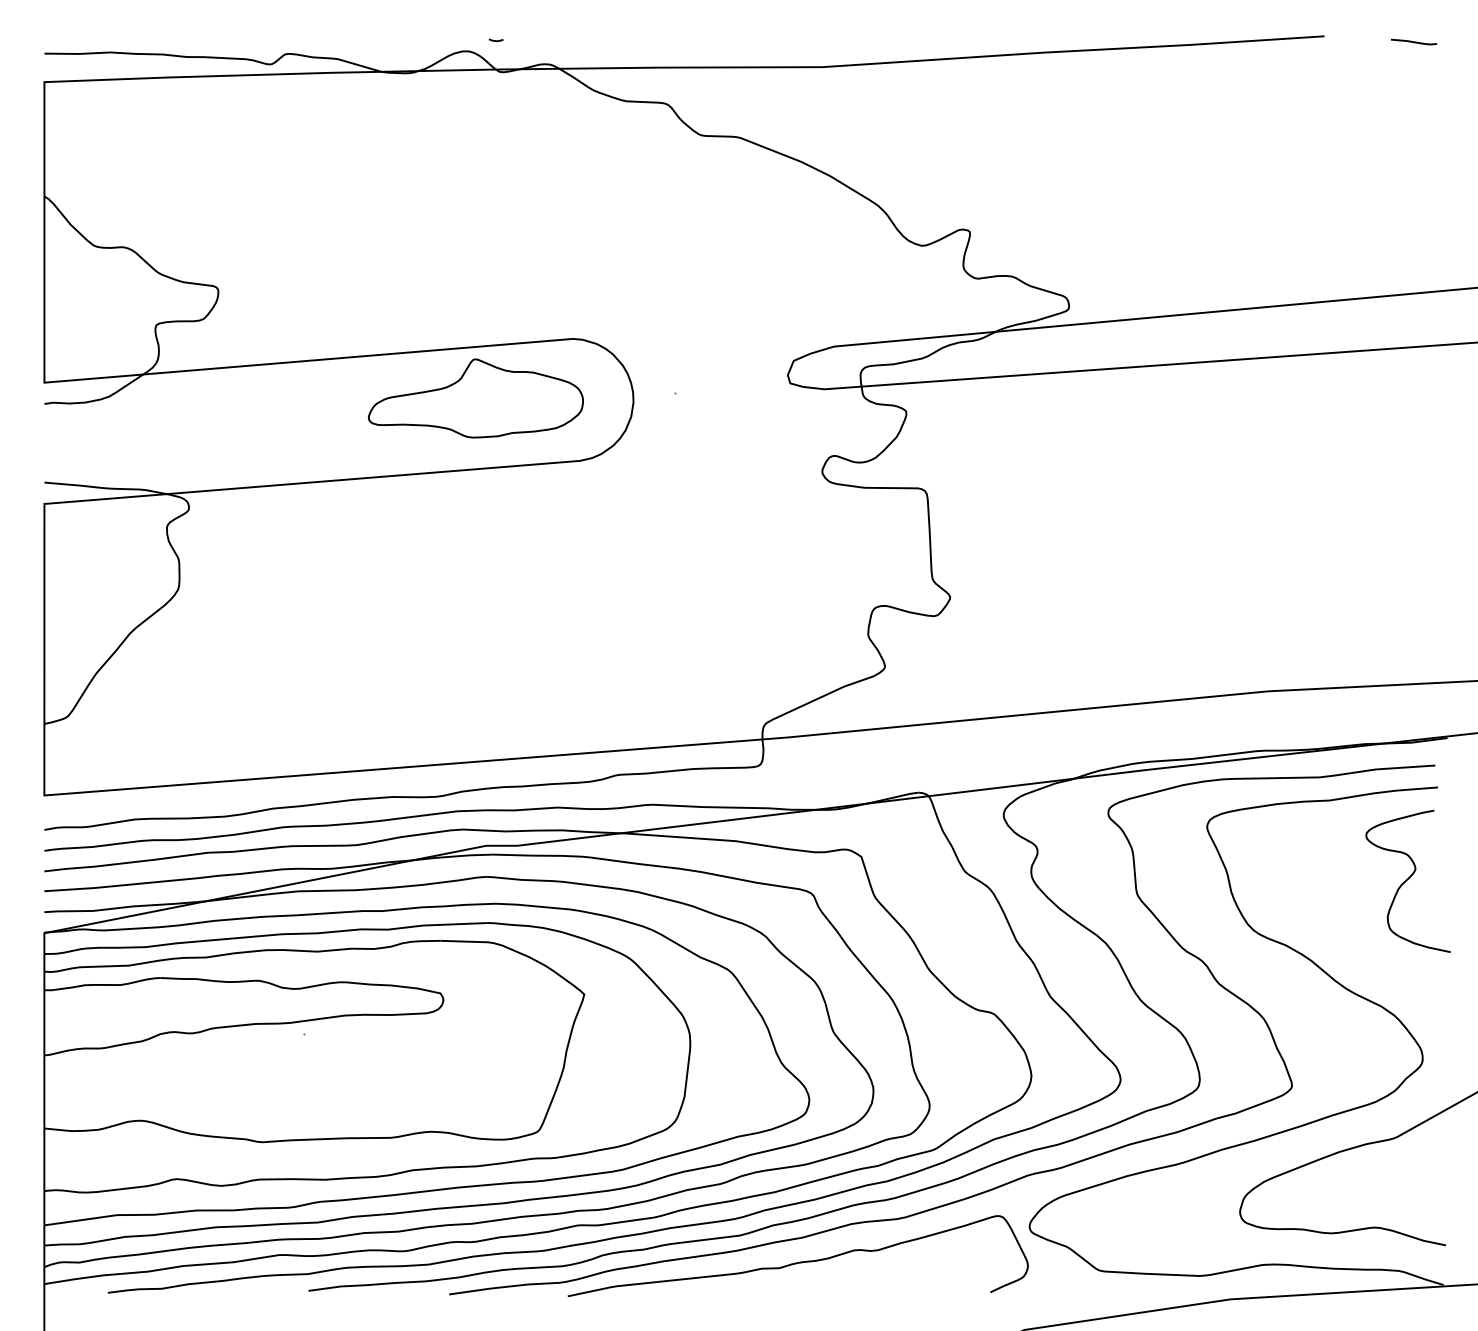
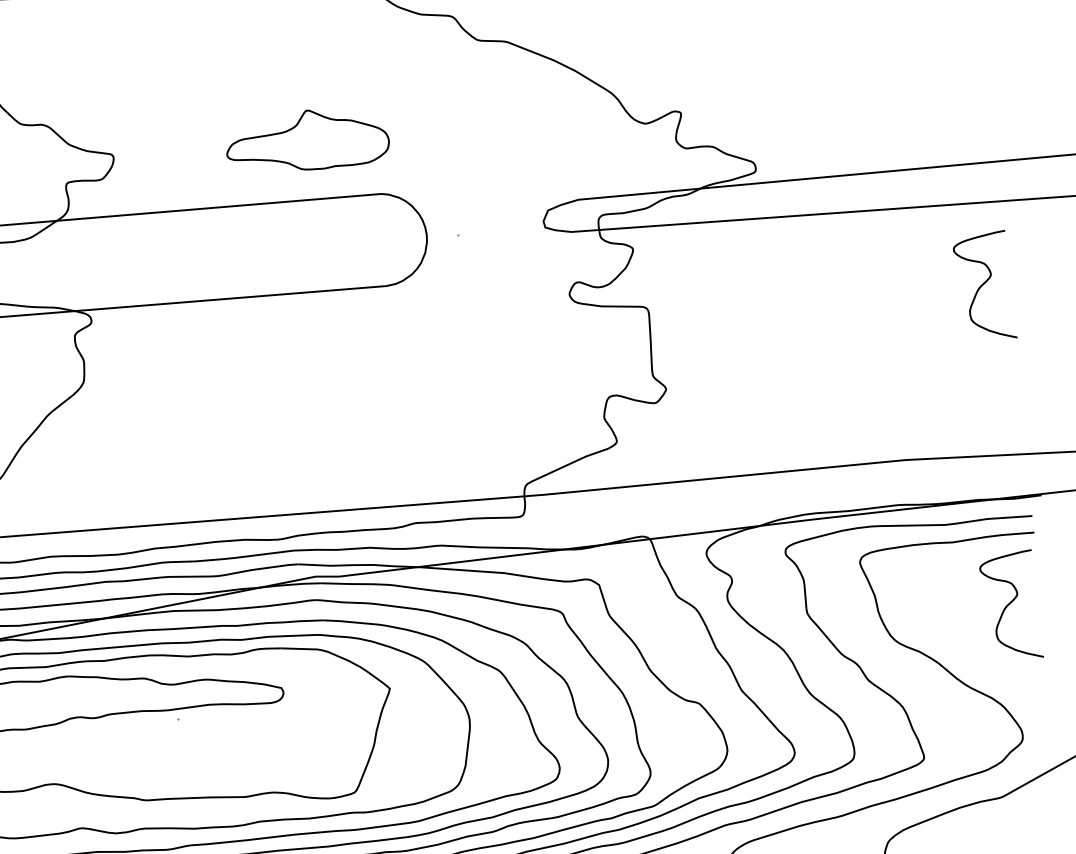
part: (475, 398) -> (307, 140), moved
curve: (1372, 457) -> (984, 283), added

